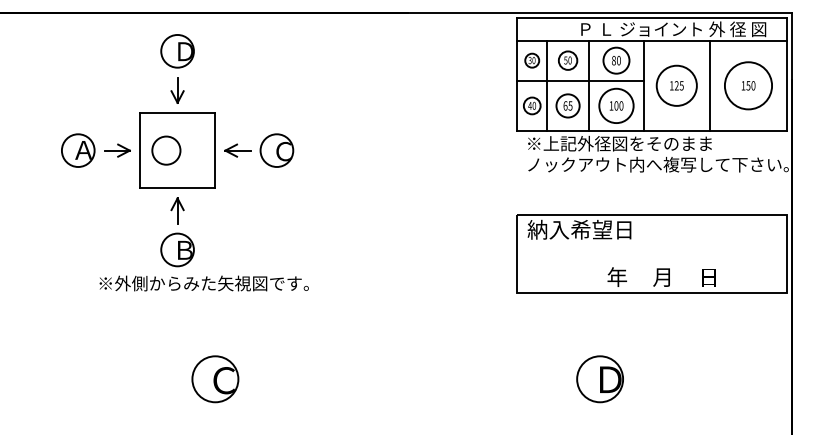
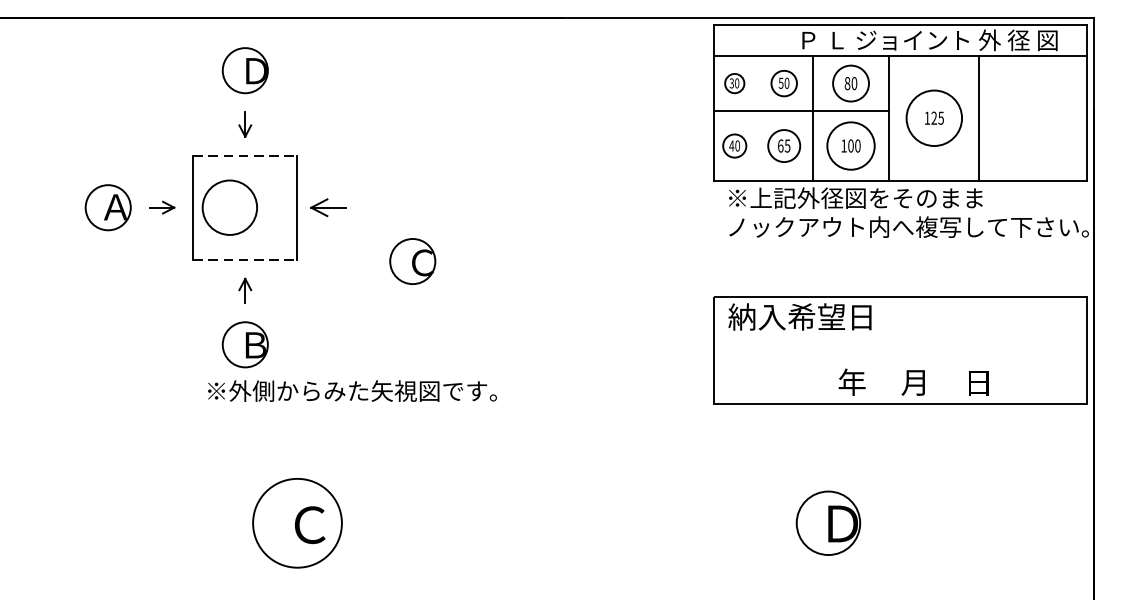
line: (547, 85) -> (755, 117), removed
part: (748, 85) -> (1033, 117), removed
part: (177, 90) -> (245, 124), size x0.7
line: (177, 112) -> (245, 155), solid -> dashed
part: (117, 150) -> (162, 207), size x0.7
circle: (166, 150) -> (230, 207), size x1.4
part: (276, 150) -> (412, 261), moved
line: (177, 188) -> (245, 259), solid -> dashed
part: (177, 210) -> (245, 290), size x0.7
text: (203, 283) -> (351, 391), moved
circle: (215, 379) -> (297, 523), size x1.4

